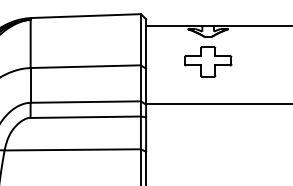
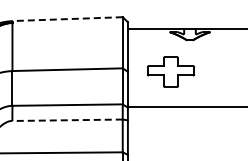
line: (86, 16) -> (68, 19), solid -> dashed
part: (208, 61) -> (171, 71), moved
line: (85, 117) -> (67, 120), solid -> dashed

